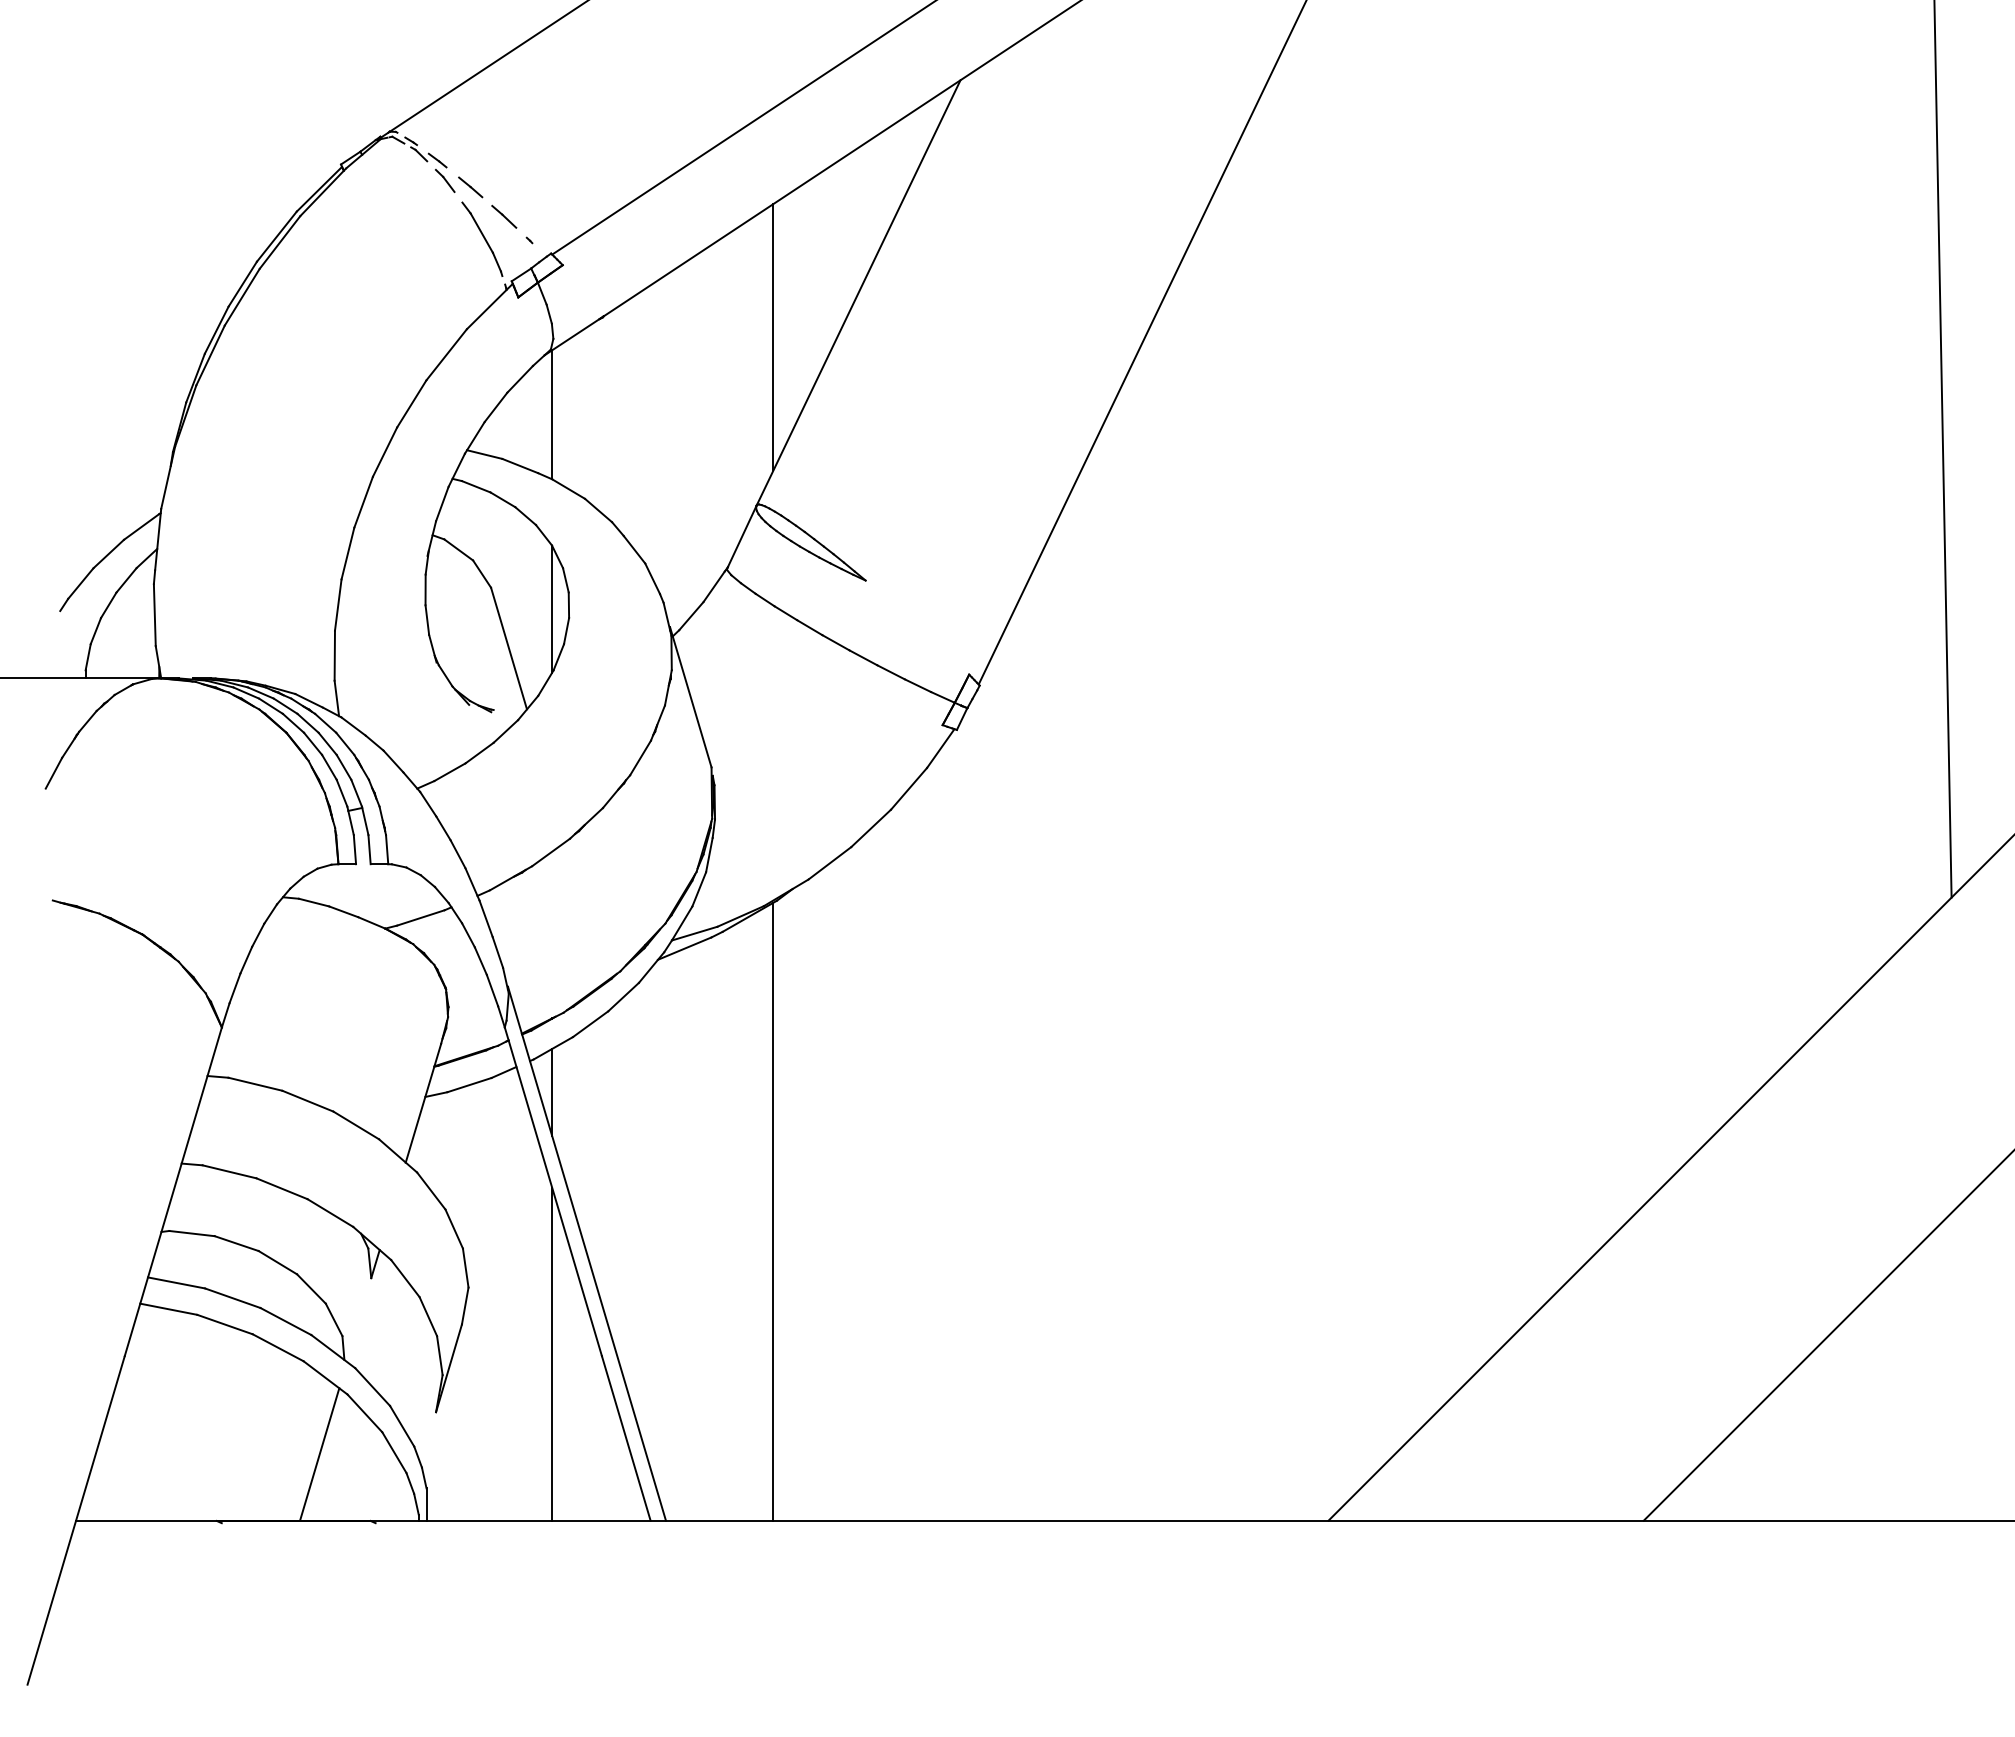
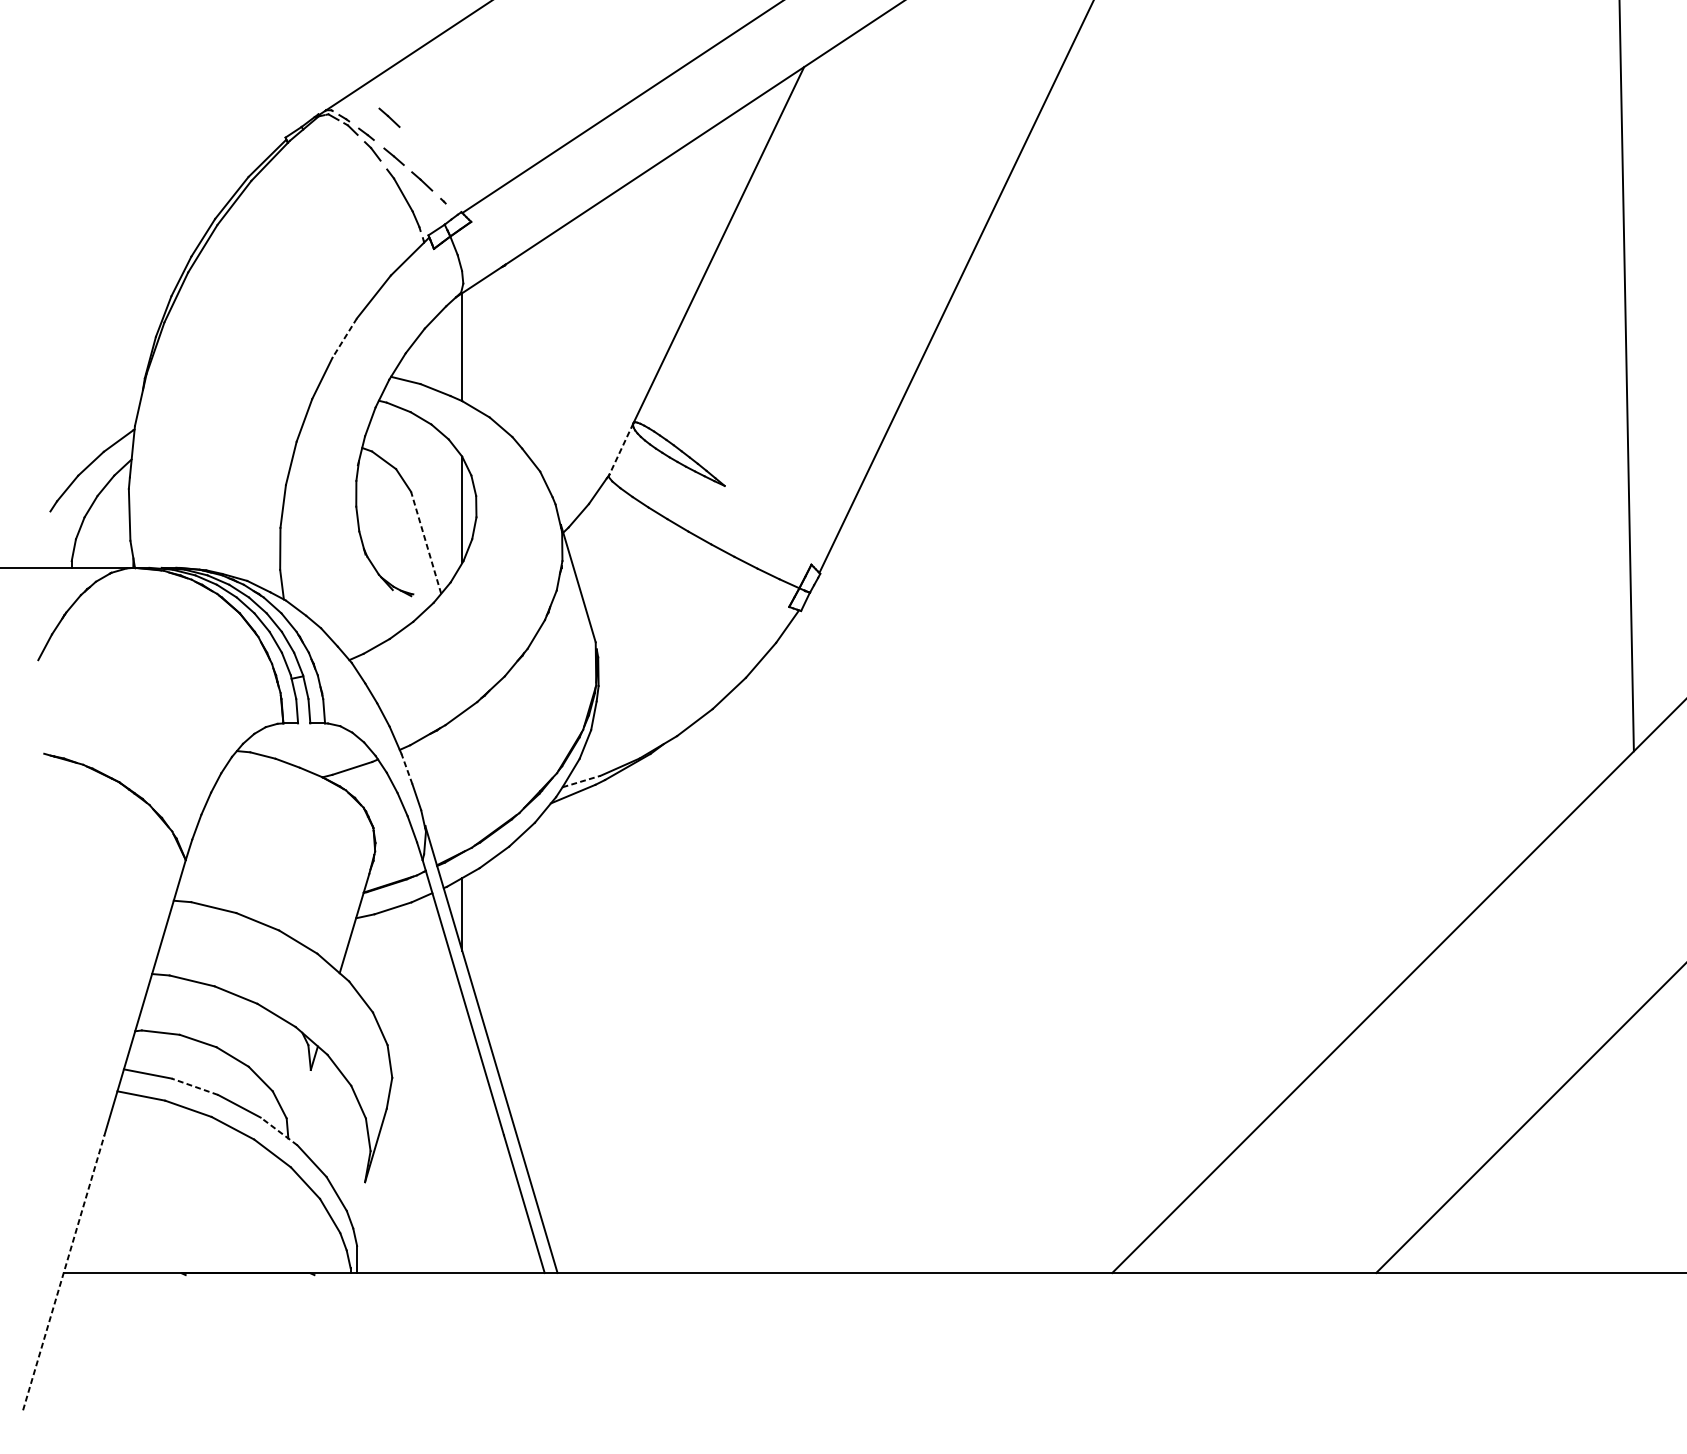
line: (465, 140) -> (389, 117), added
line: (773, 336) -> (647, 281), removed
line: (411, 403) -> (344, 337), solid -> dashed
line: (742, 536) -> (621, 449), solid -> dashed
line: (508, 648) -> (425, 542), solid -> dashed
line: (485, 918) -> (406, 768), solid -> dashed
line: (694, 933) -> (581, 781), solid -> dashed
line: (773, 1211) -> (647, 1014), removed
line: (232, 1298) -> (194, 1086), solid -> dashed
line: (333, 1351) -> (279, 1131), solid -> dashed
line: (552, 1354) -> (462, 1133), removed
line: (319, 1454) -> (267, 1217), removed
line: (76, 1519) -> (64, 1272), solid -> dashed

